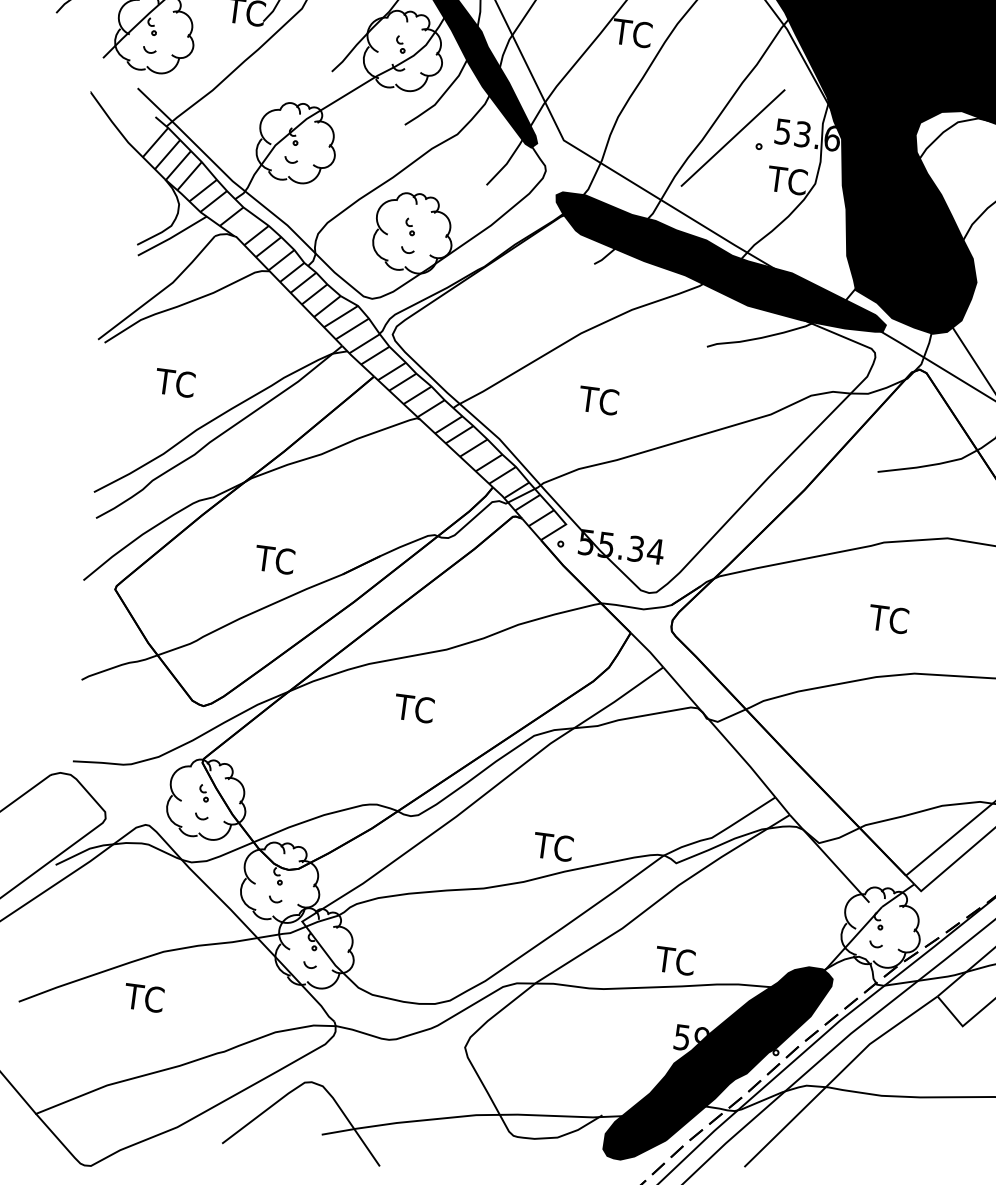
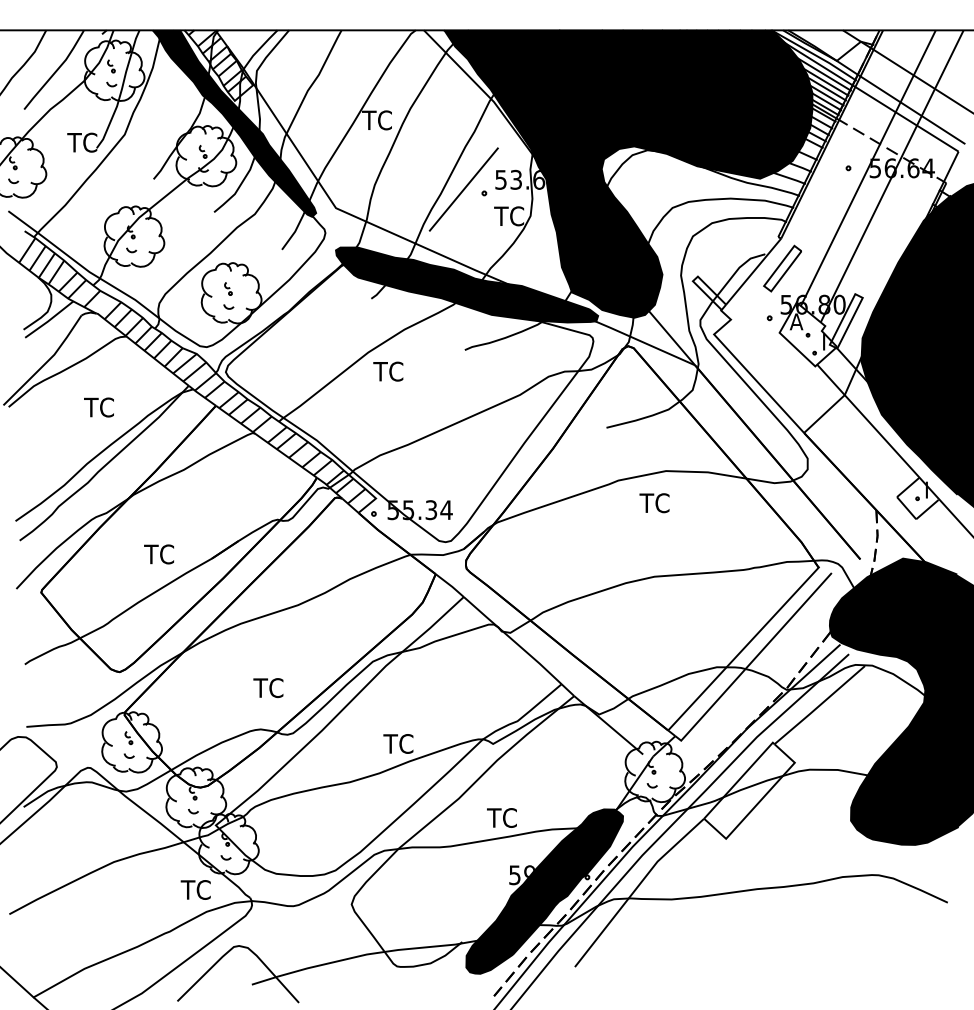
text: (174, 382) -> (98, 407), moved
text: (598, 400) -> (388, 371), moved
text: (888, 619) -> (654, 503), moved
text: (414, 707) -> (268, 687), moved
text: (143, 997) -> (195, 889), moved

